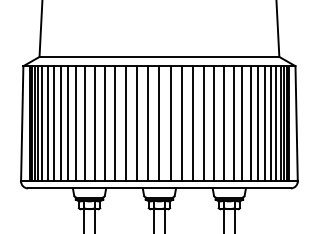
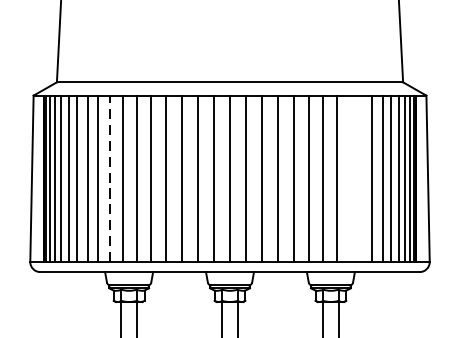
line: (76, 123) -> (110, 178), solid -> dashed
line: (242, 123) -> (349, 178), removed
line: (250, 123) -> (361, 178), removed

